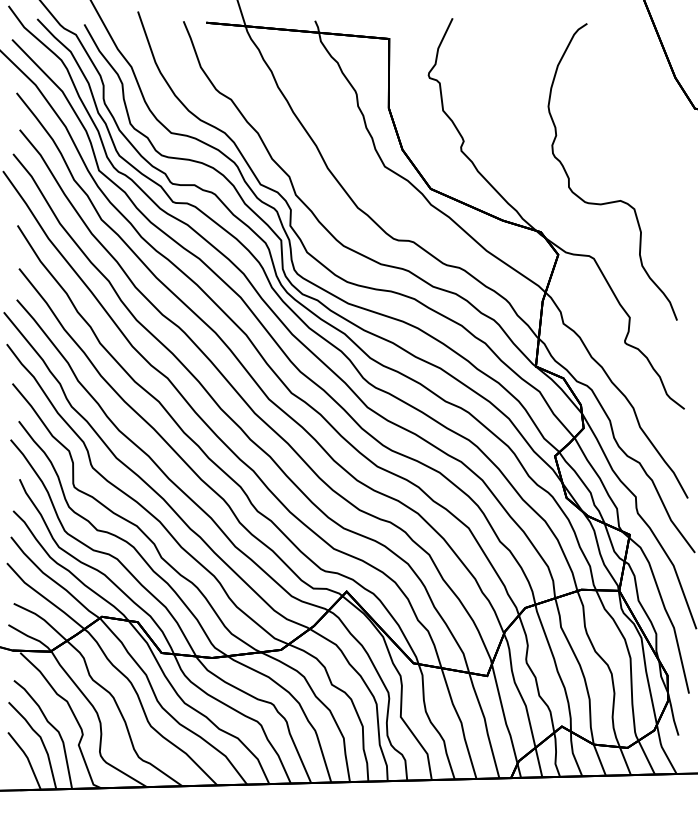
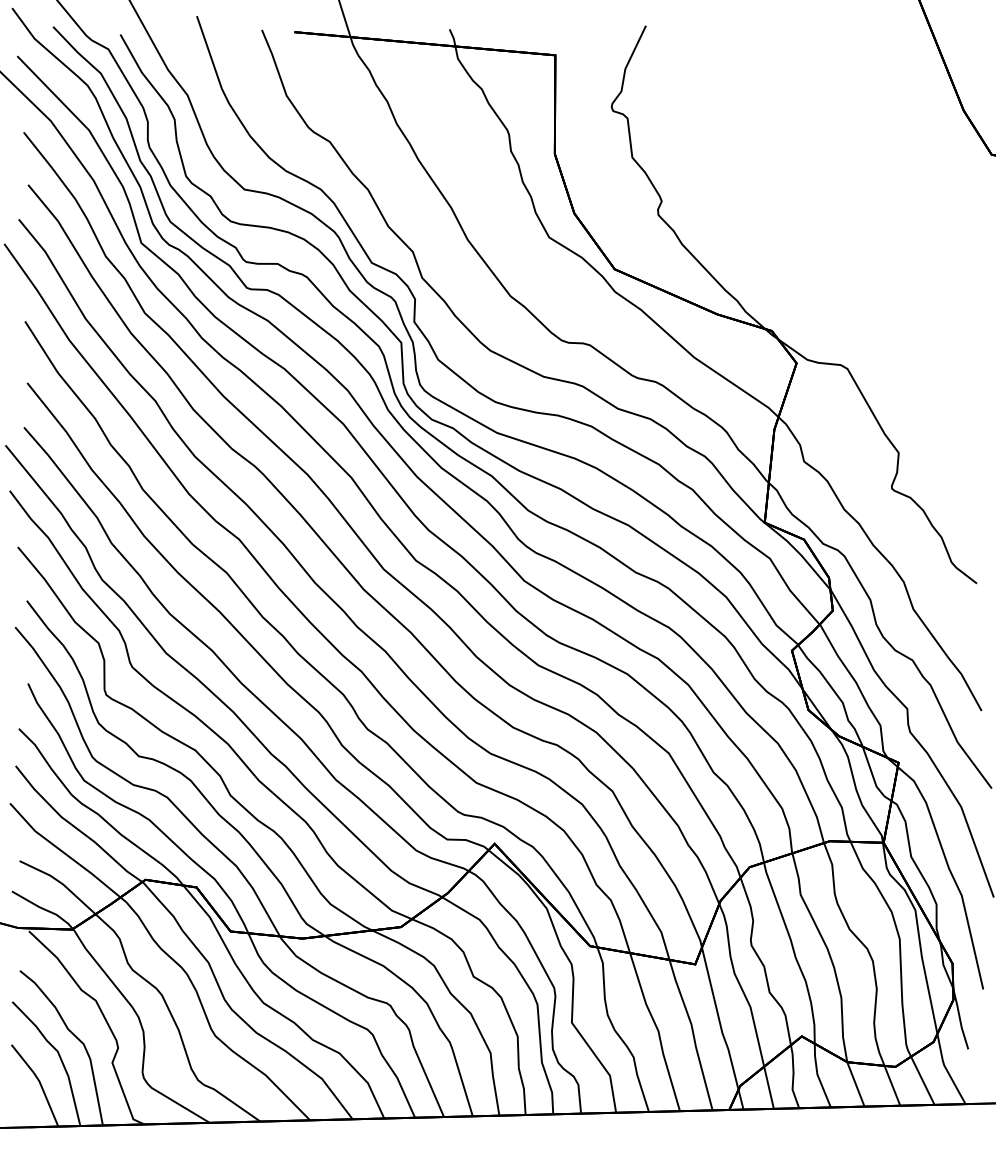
curve: (618, 200) -> (882, 285), removed

